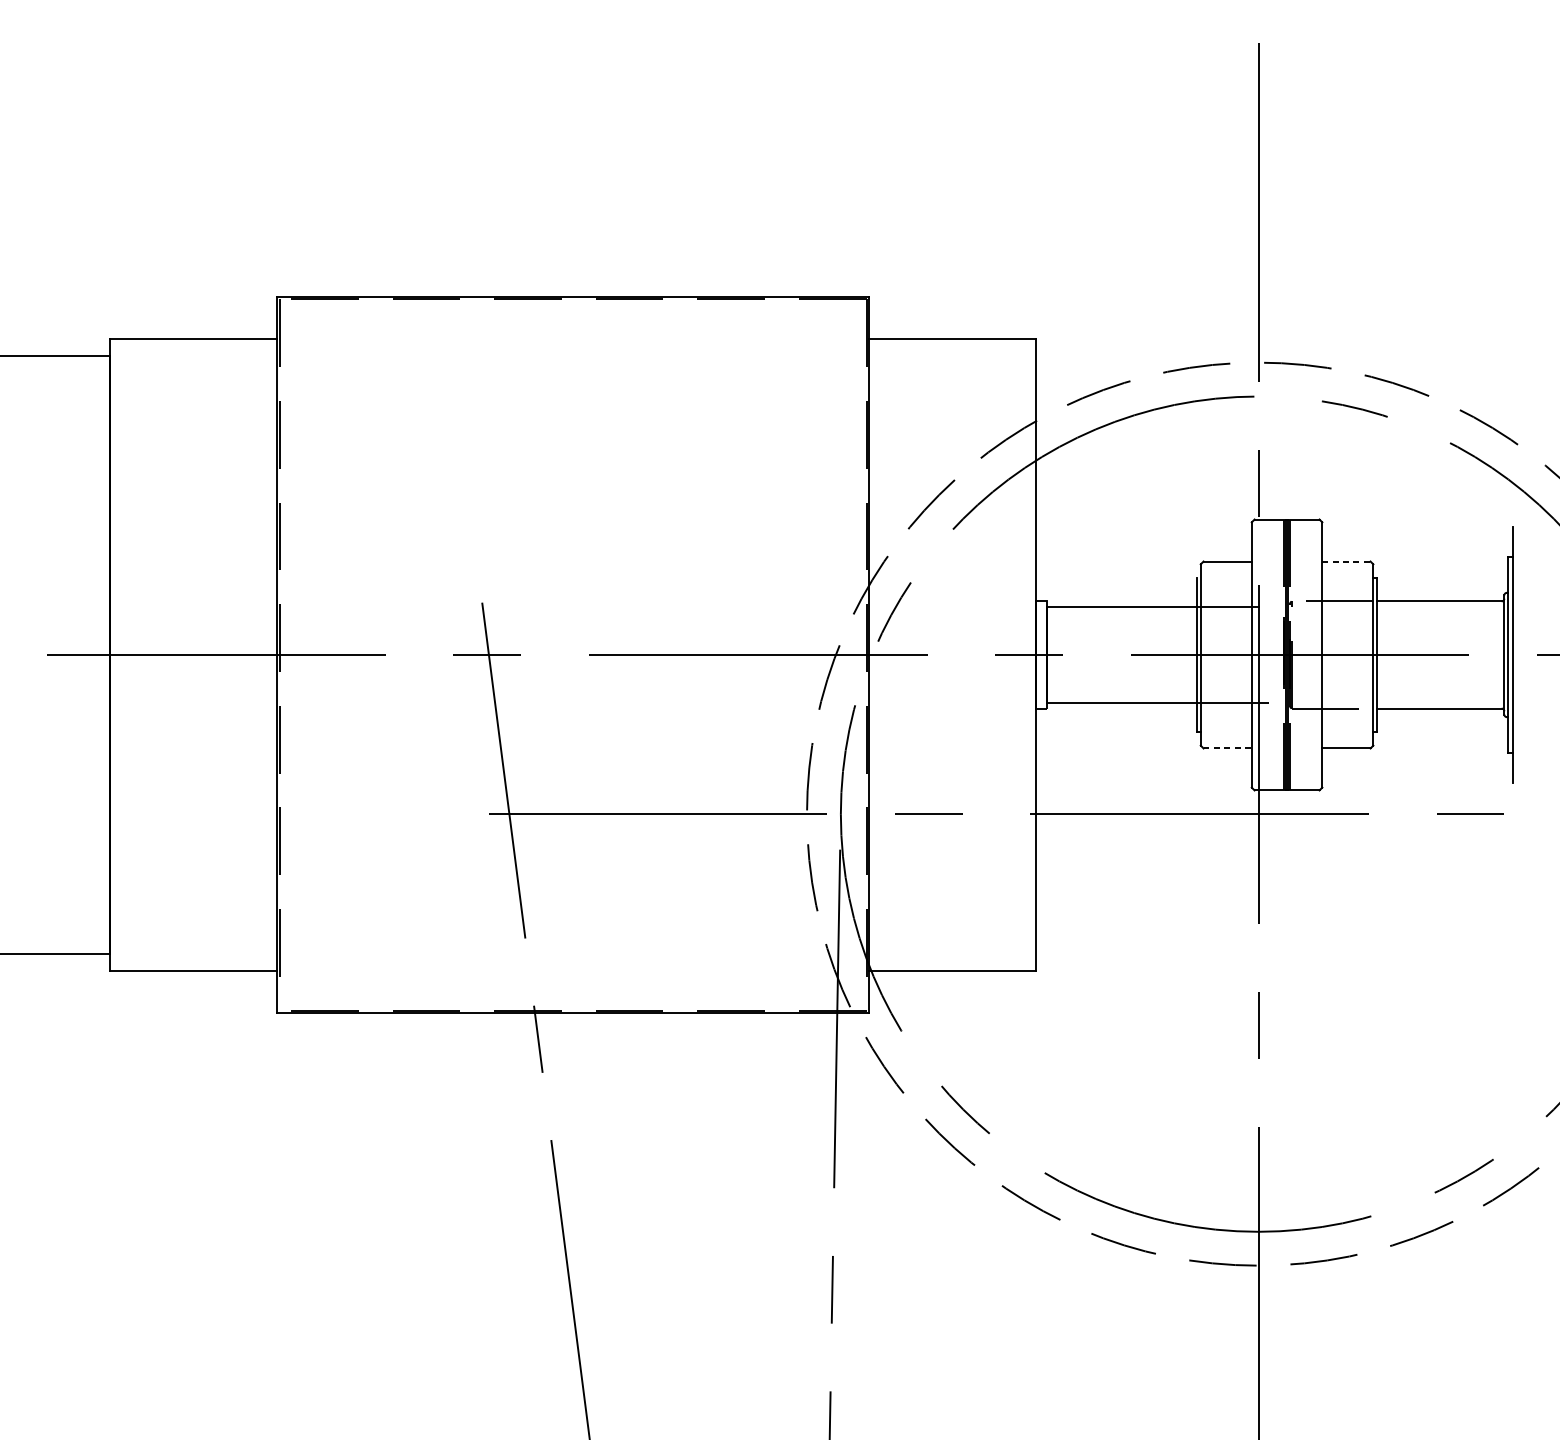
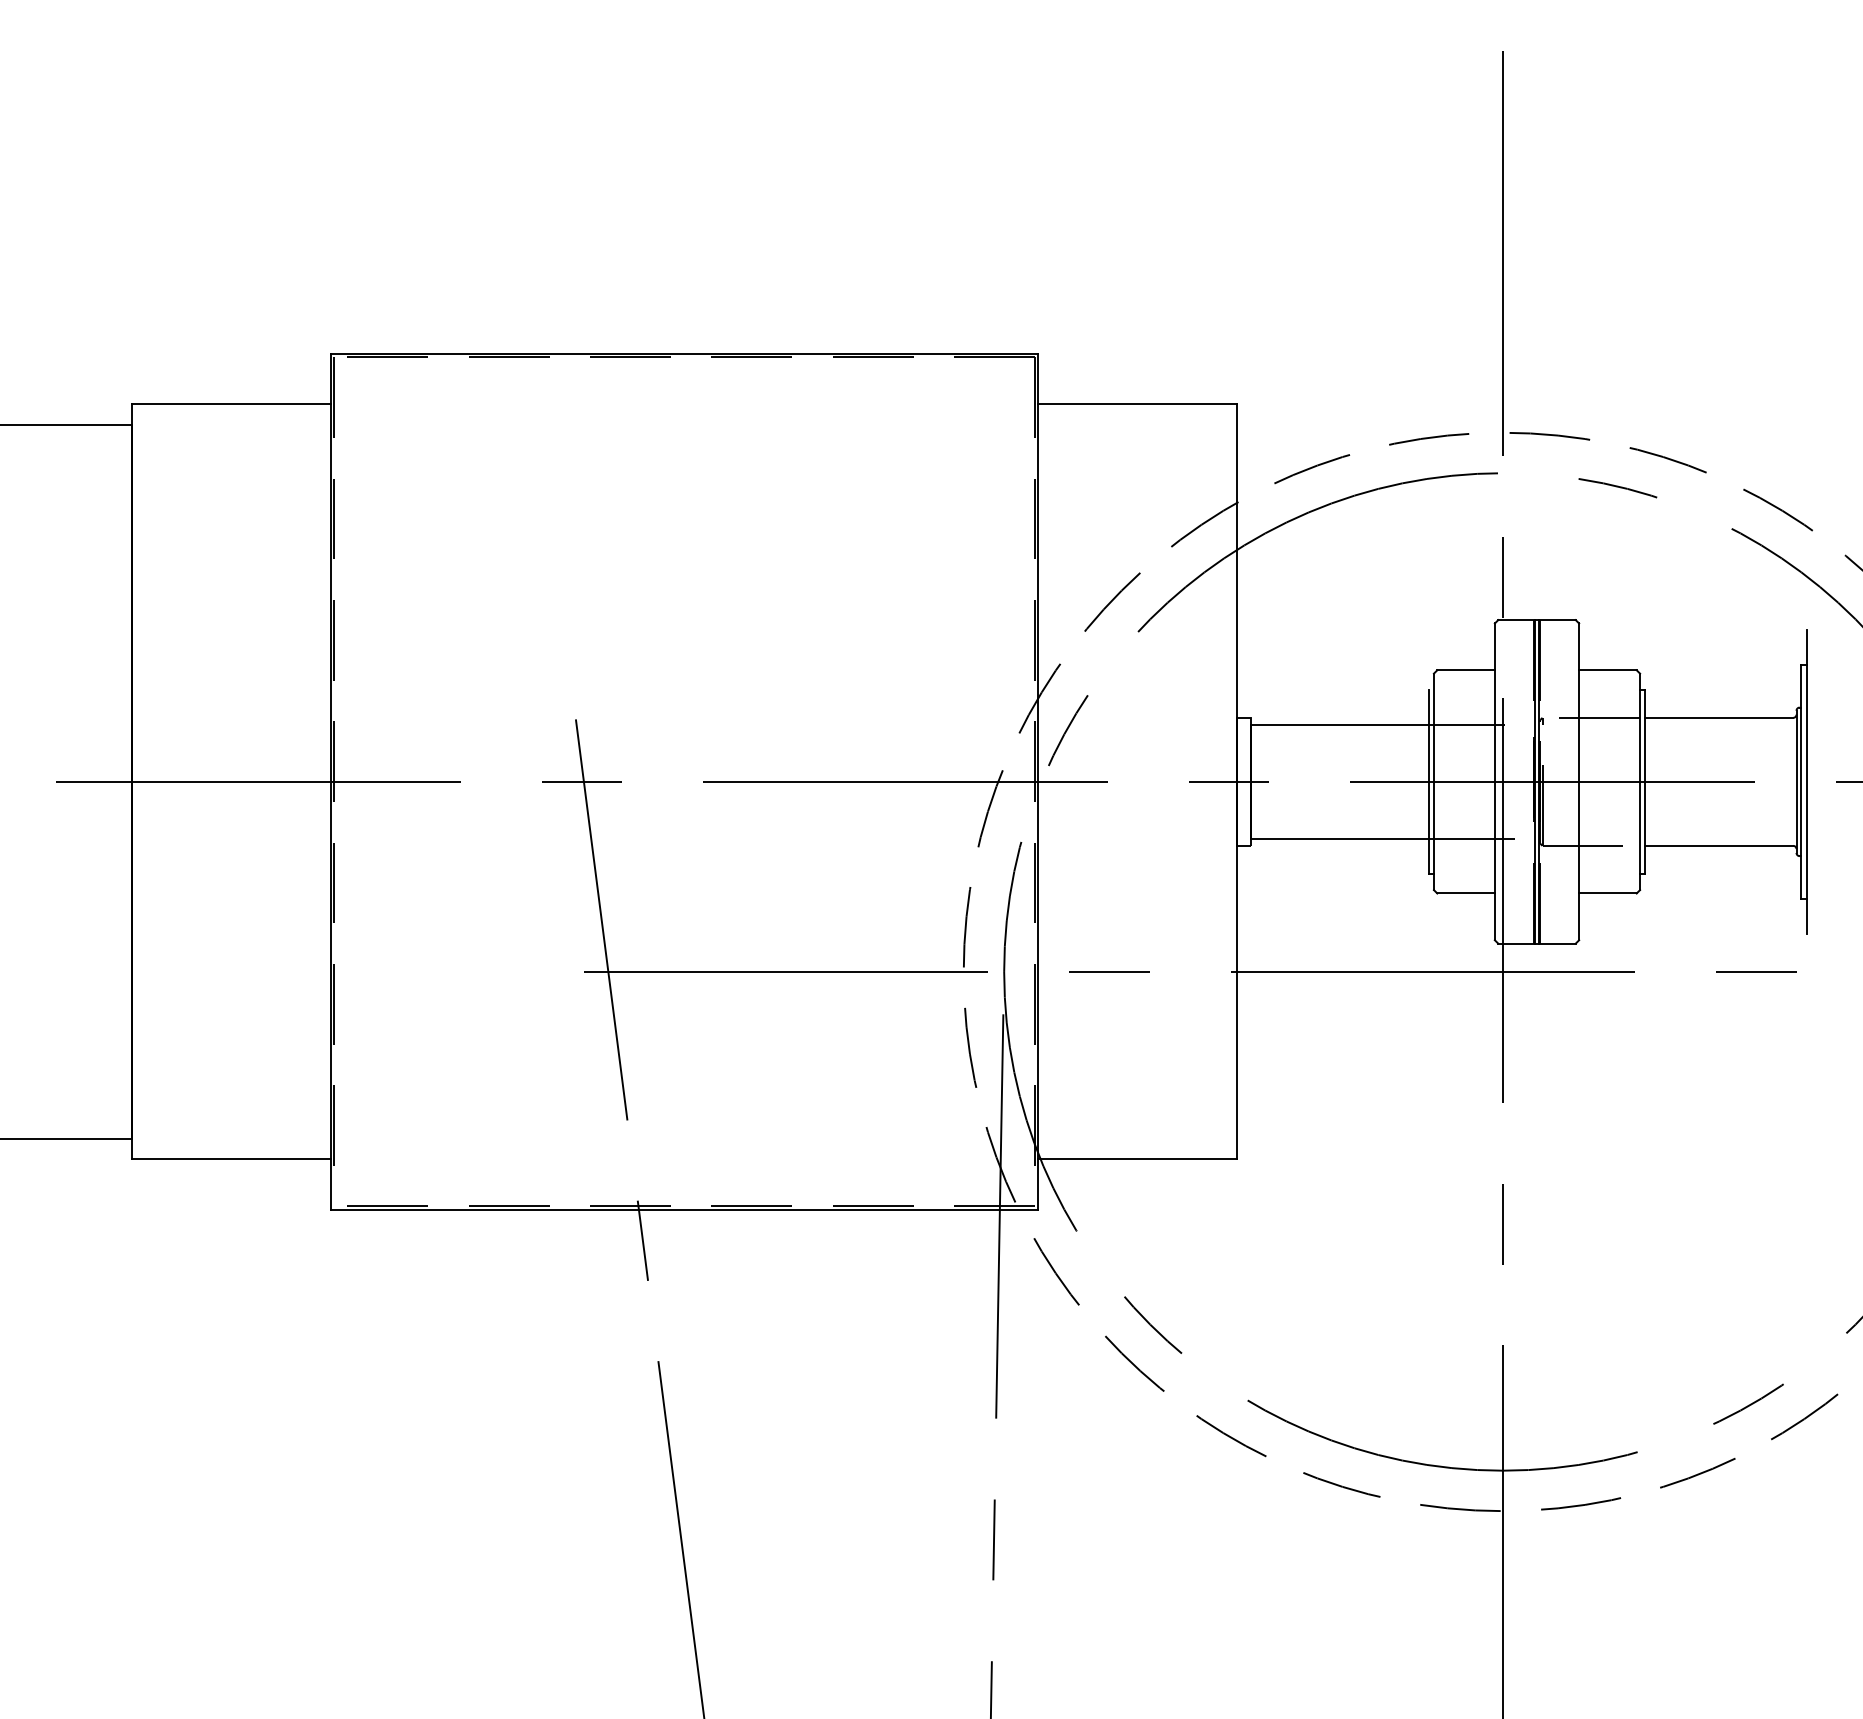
line: (1346, 561) -> (1607, 670), dashed -> solid
line: (1228, 748) -> (1466, 893), dashed -> solid

